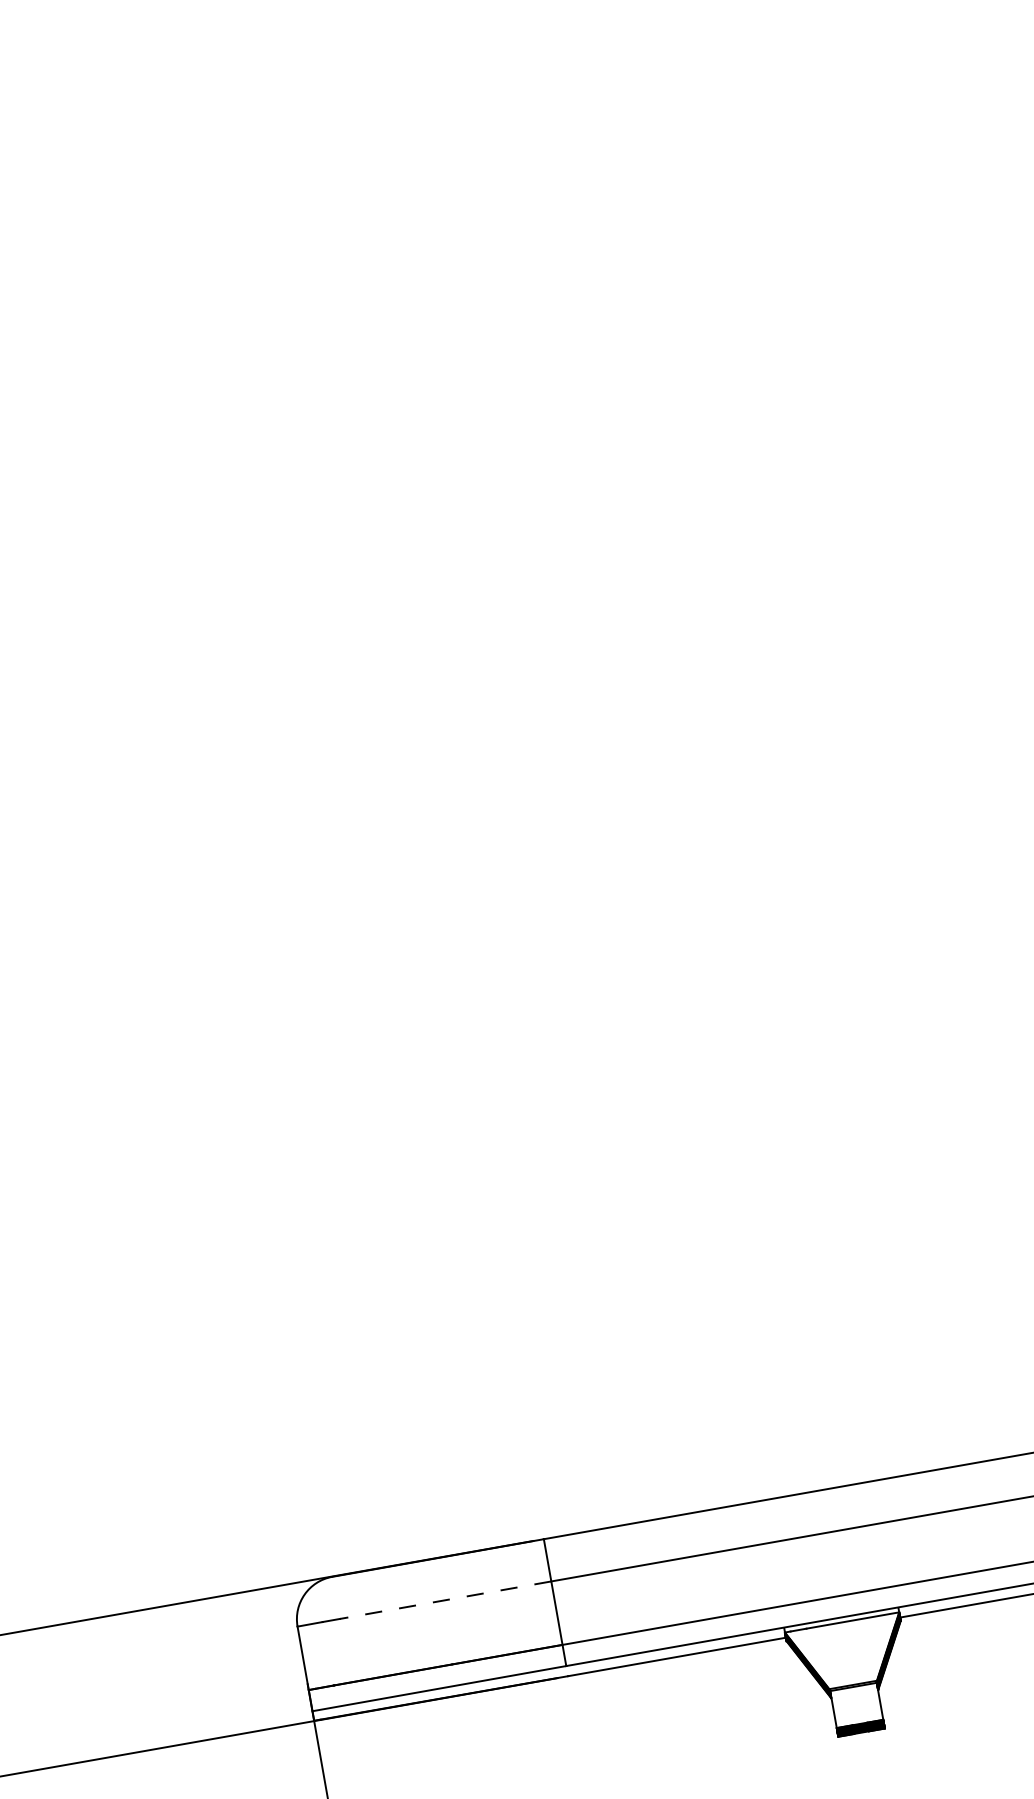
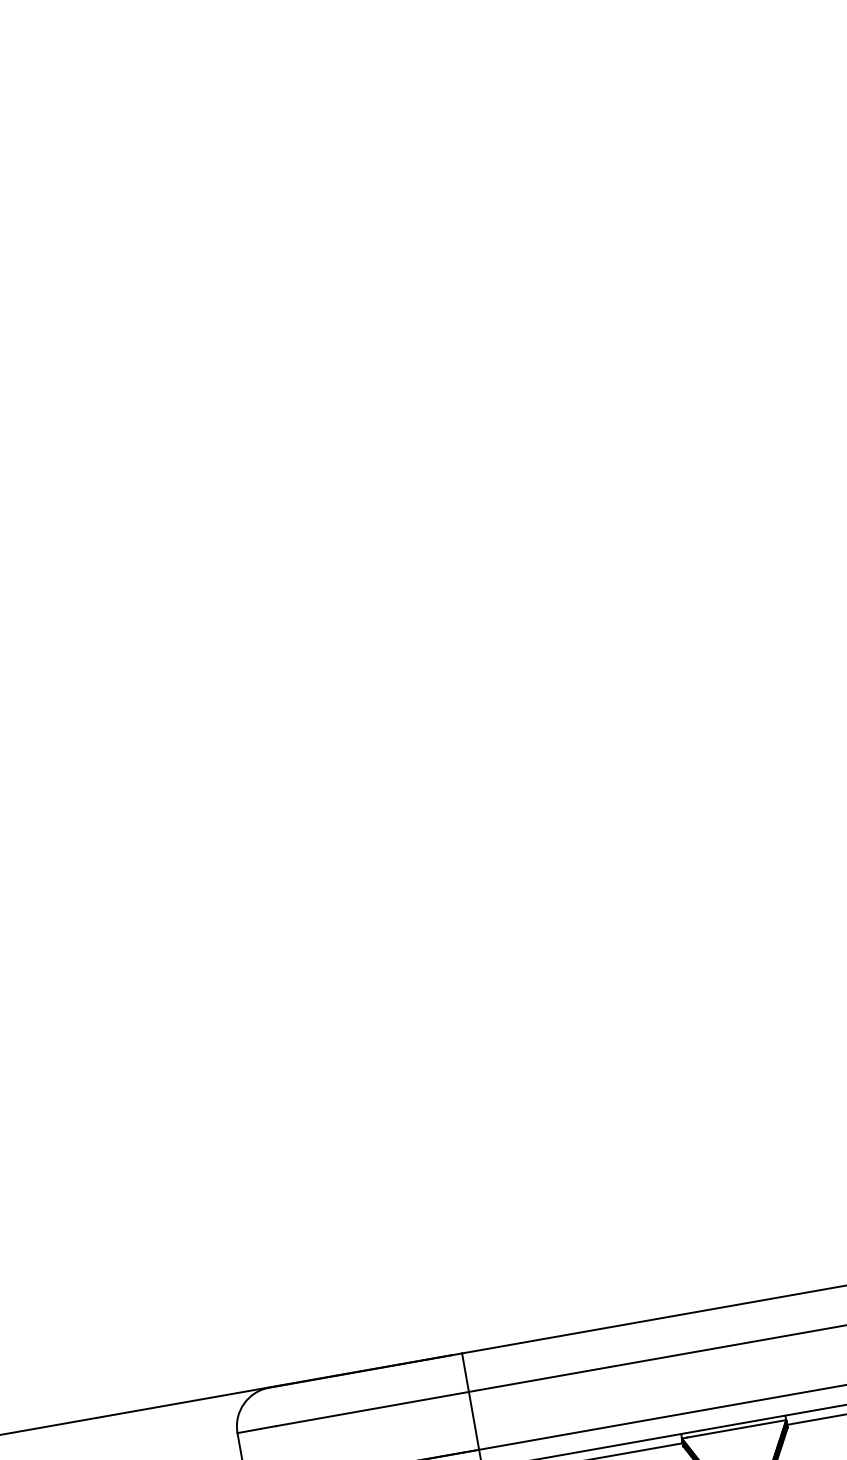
line: (445, 1600) -> (372, 1409), dashed -> solid

